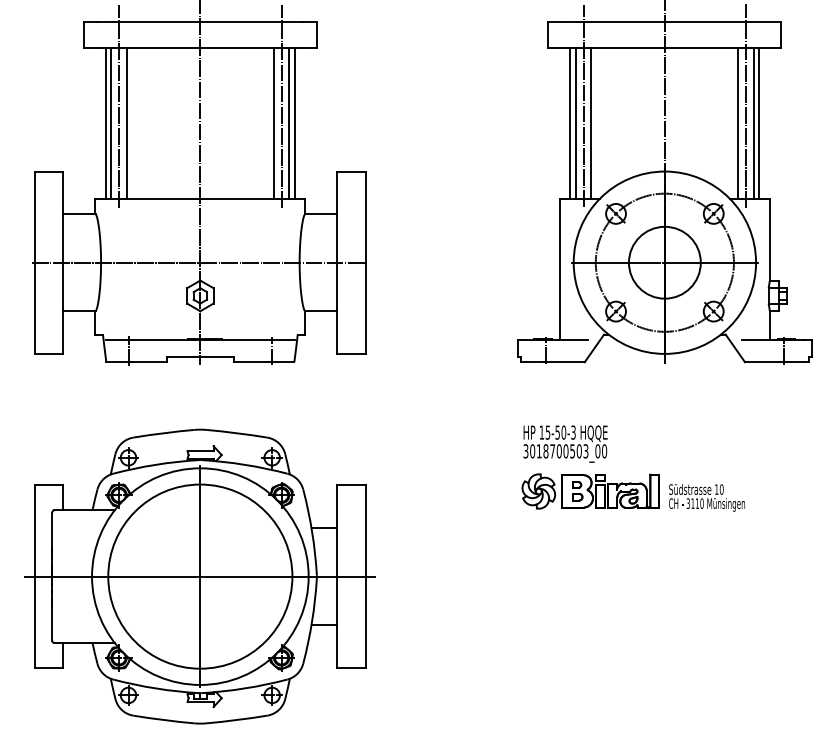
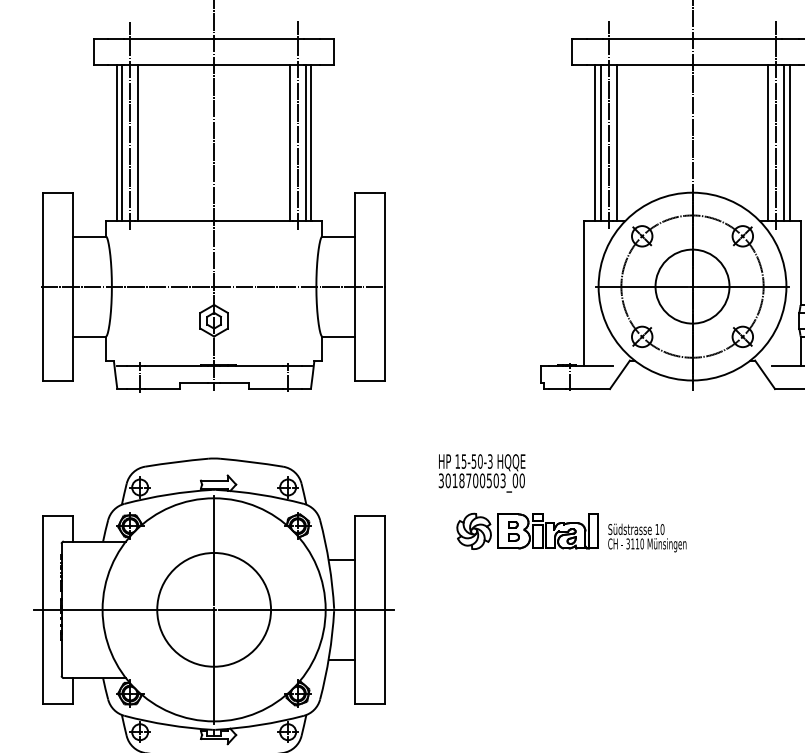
text: (565, 443) -> (482, 472), moved
part: (632, 492) -> (570, 532), moved
circle: (200, 576) -> (214, 609), size x0.6

